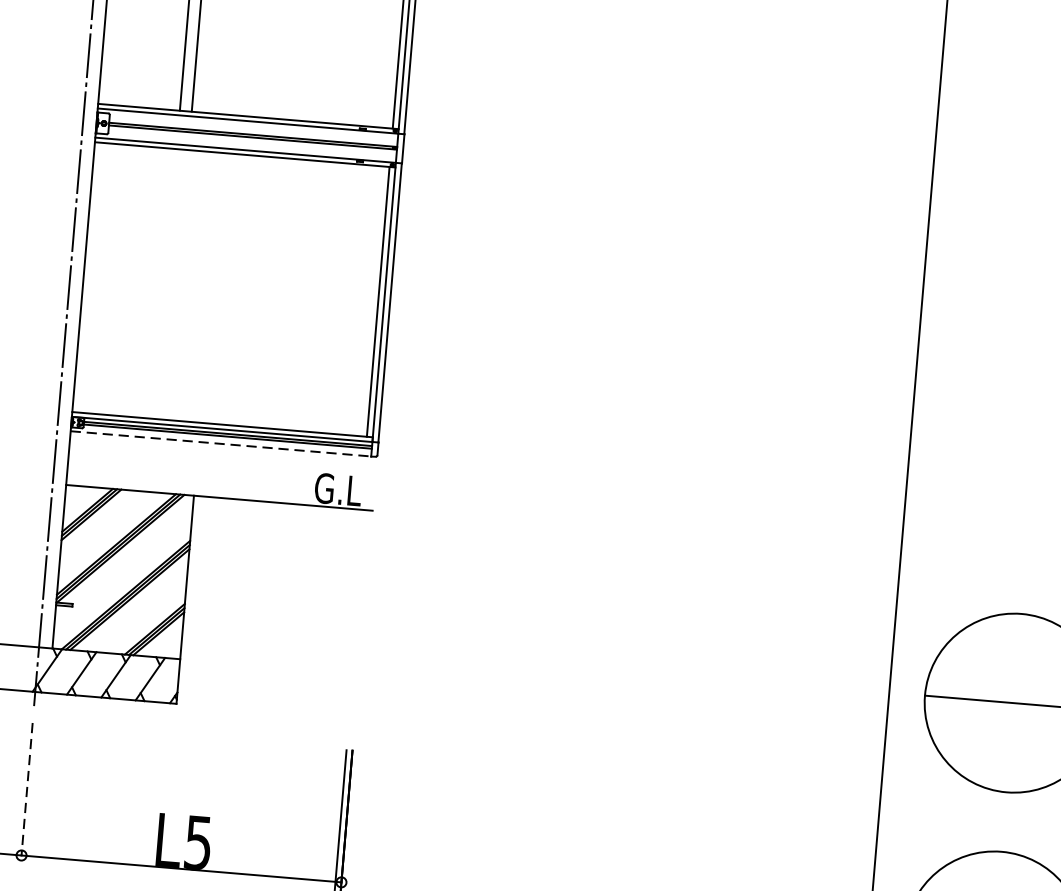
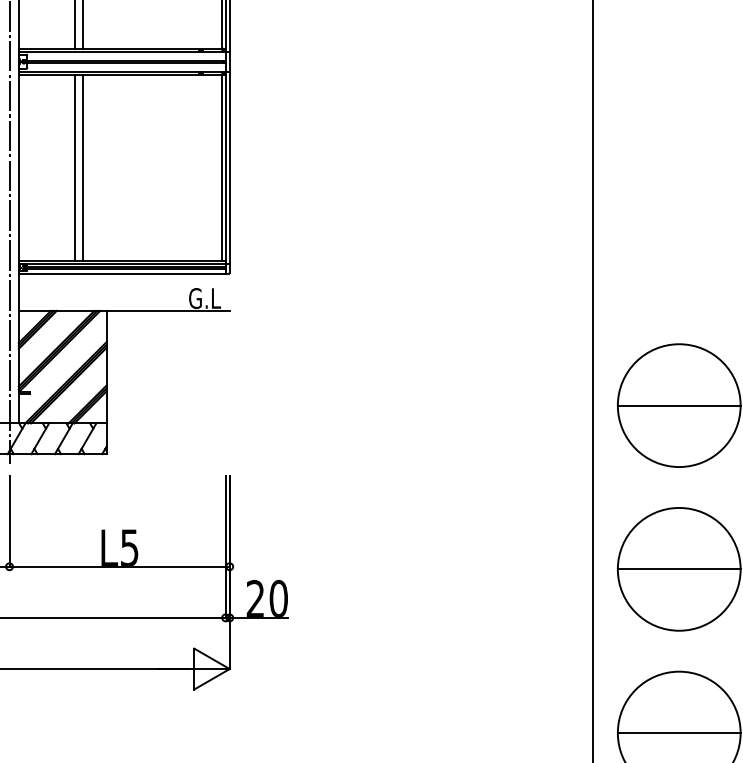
line: (166, 283) -> (75, 167), added
line: (177, 284) -> (83, 167), added
line: (221, 443) -> (122, 273), dashed -> solid
line: (27, 789) -> (9, 521), dashed -> solid

